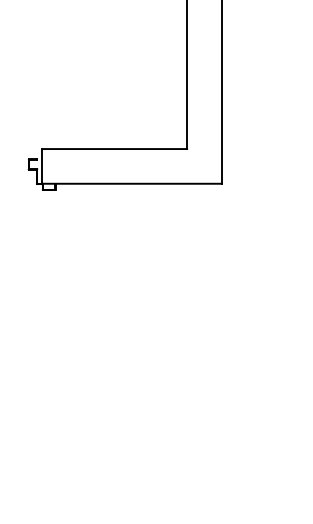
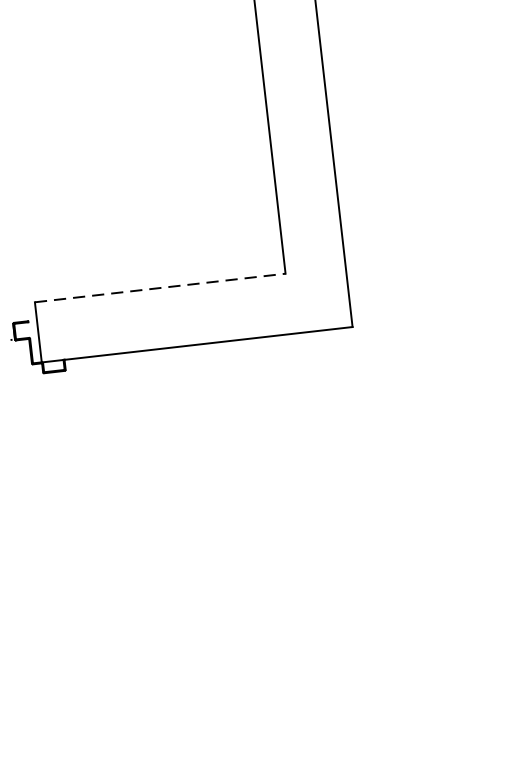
line: (115, 149) -> (161, 288), solid -> dashed

